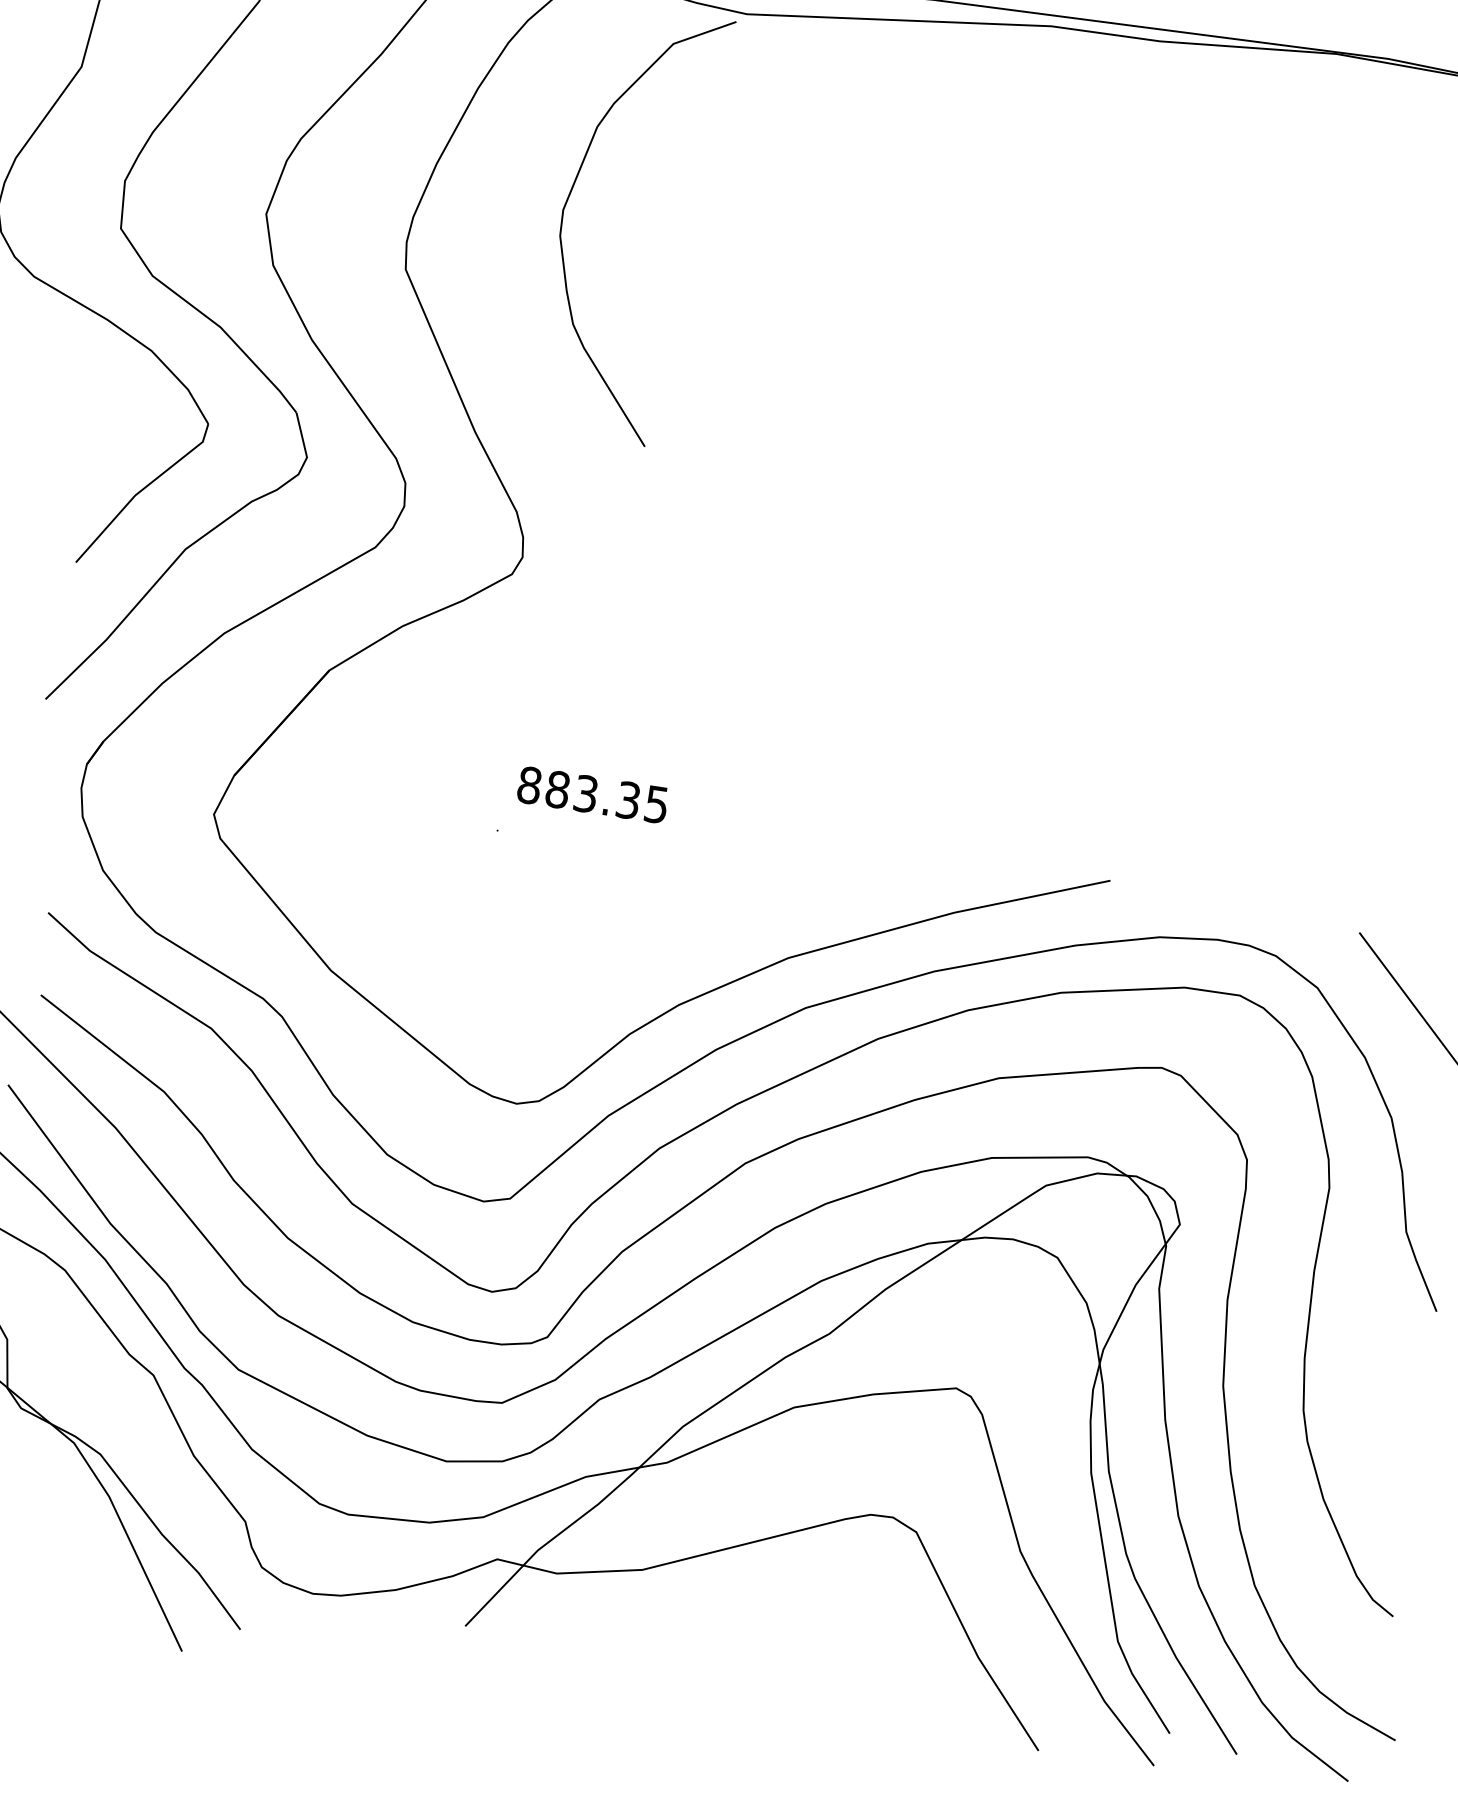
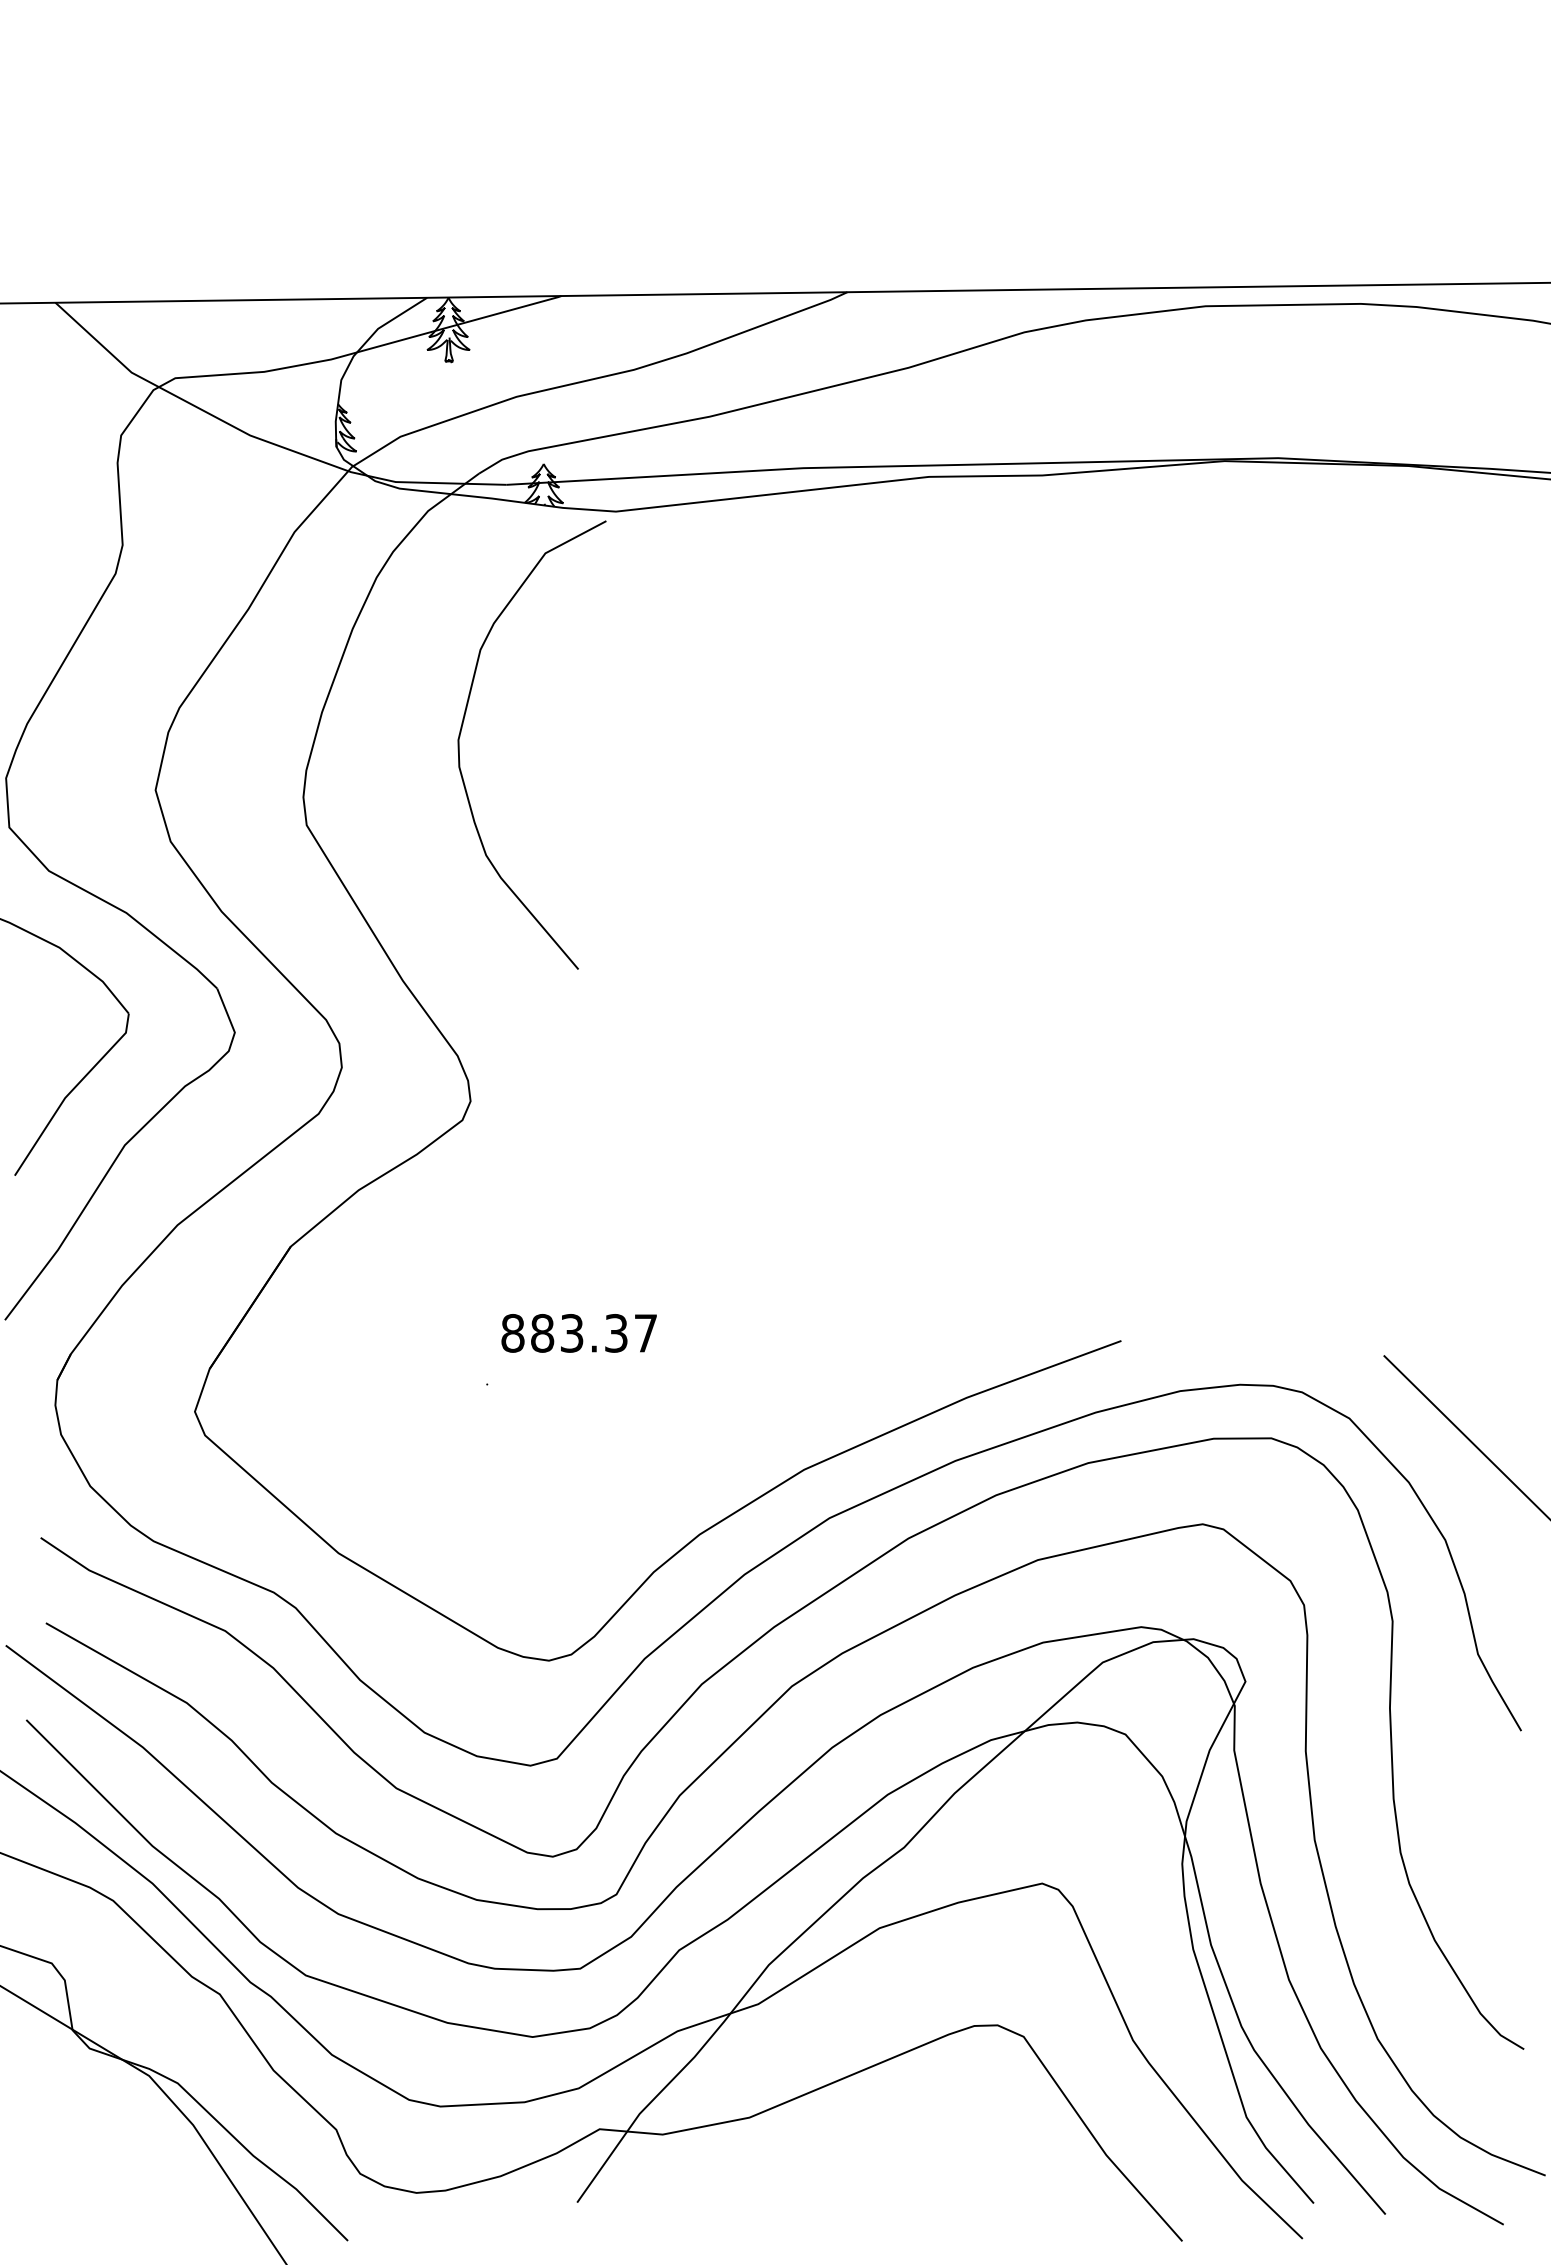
text: (656, 804) -> (645, 1333), 883.35 -> 883.37

